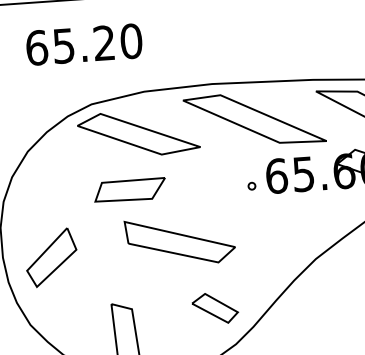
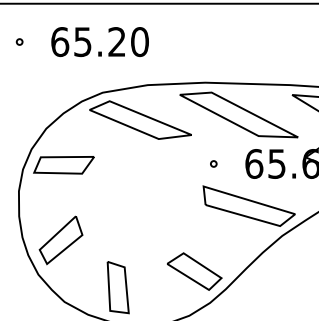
part: (251, 185) -> (213, 163), moved
part: (129, 190) -> (63, 165), moved
part: (179, 240) -> (248, 205), moved
part: (50, 258) -> (60, 240), moved
part: (214, 308) -> (194, 271), size x1.43

